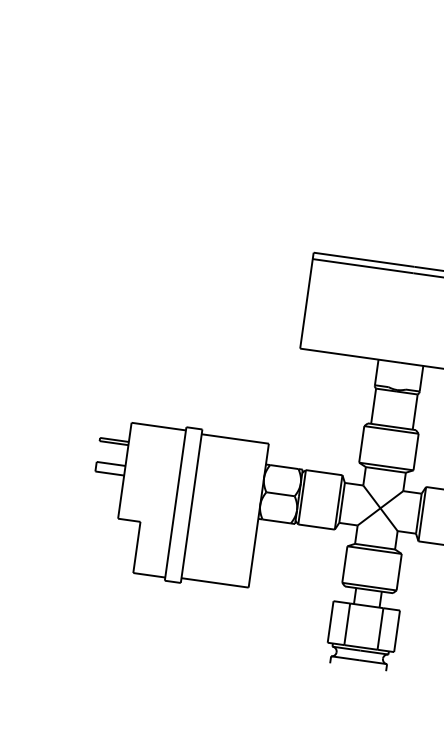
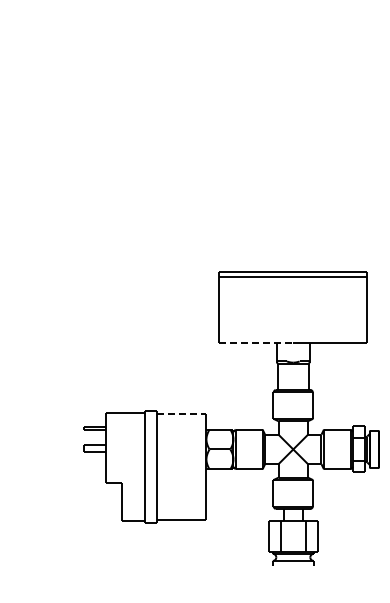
line: (350, 355) -> (256, 342), solid -> dashed
line: (234, 439) -> (181, 414), solid -> dashed

